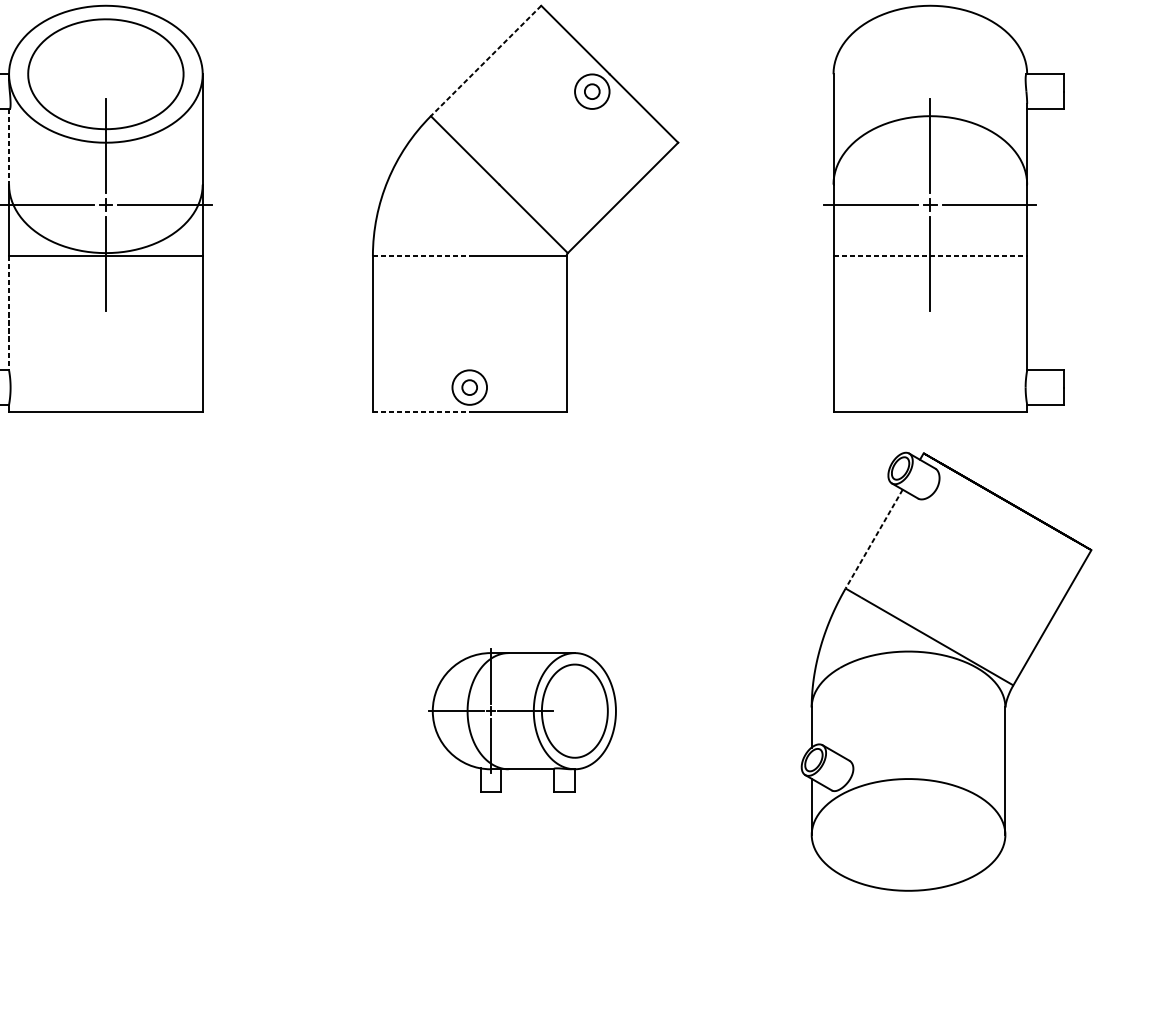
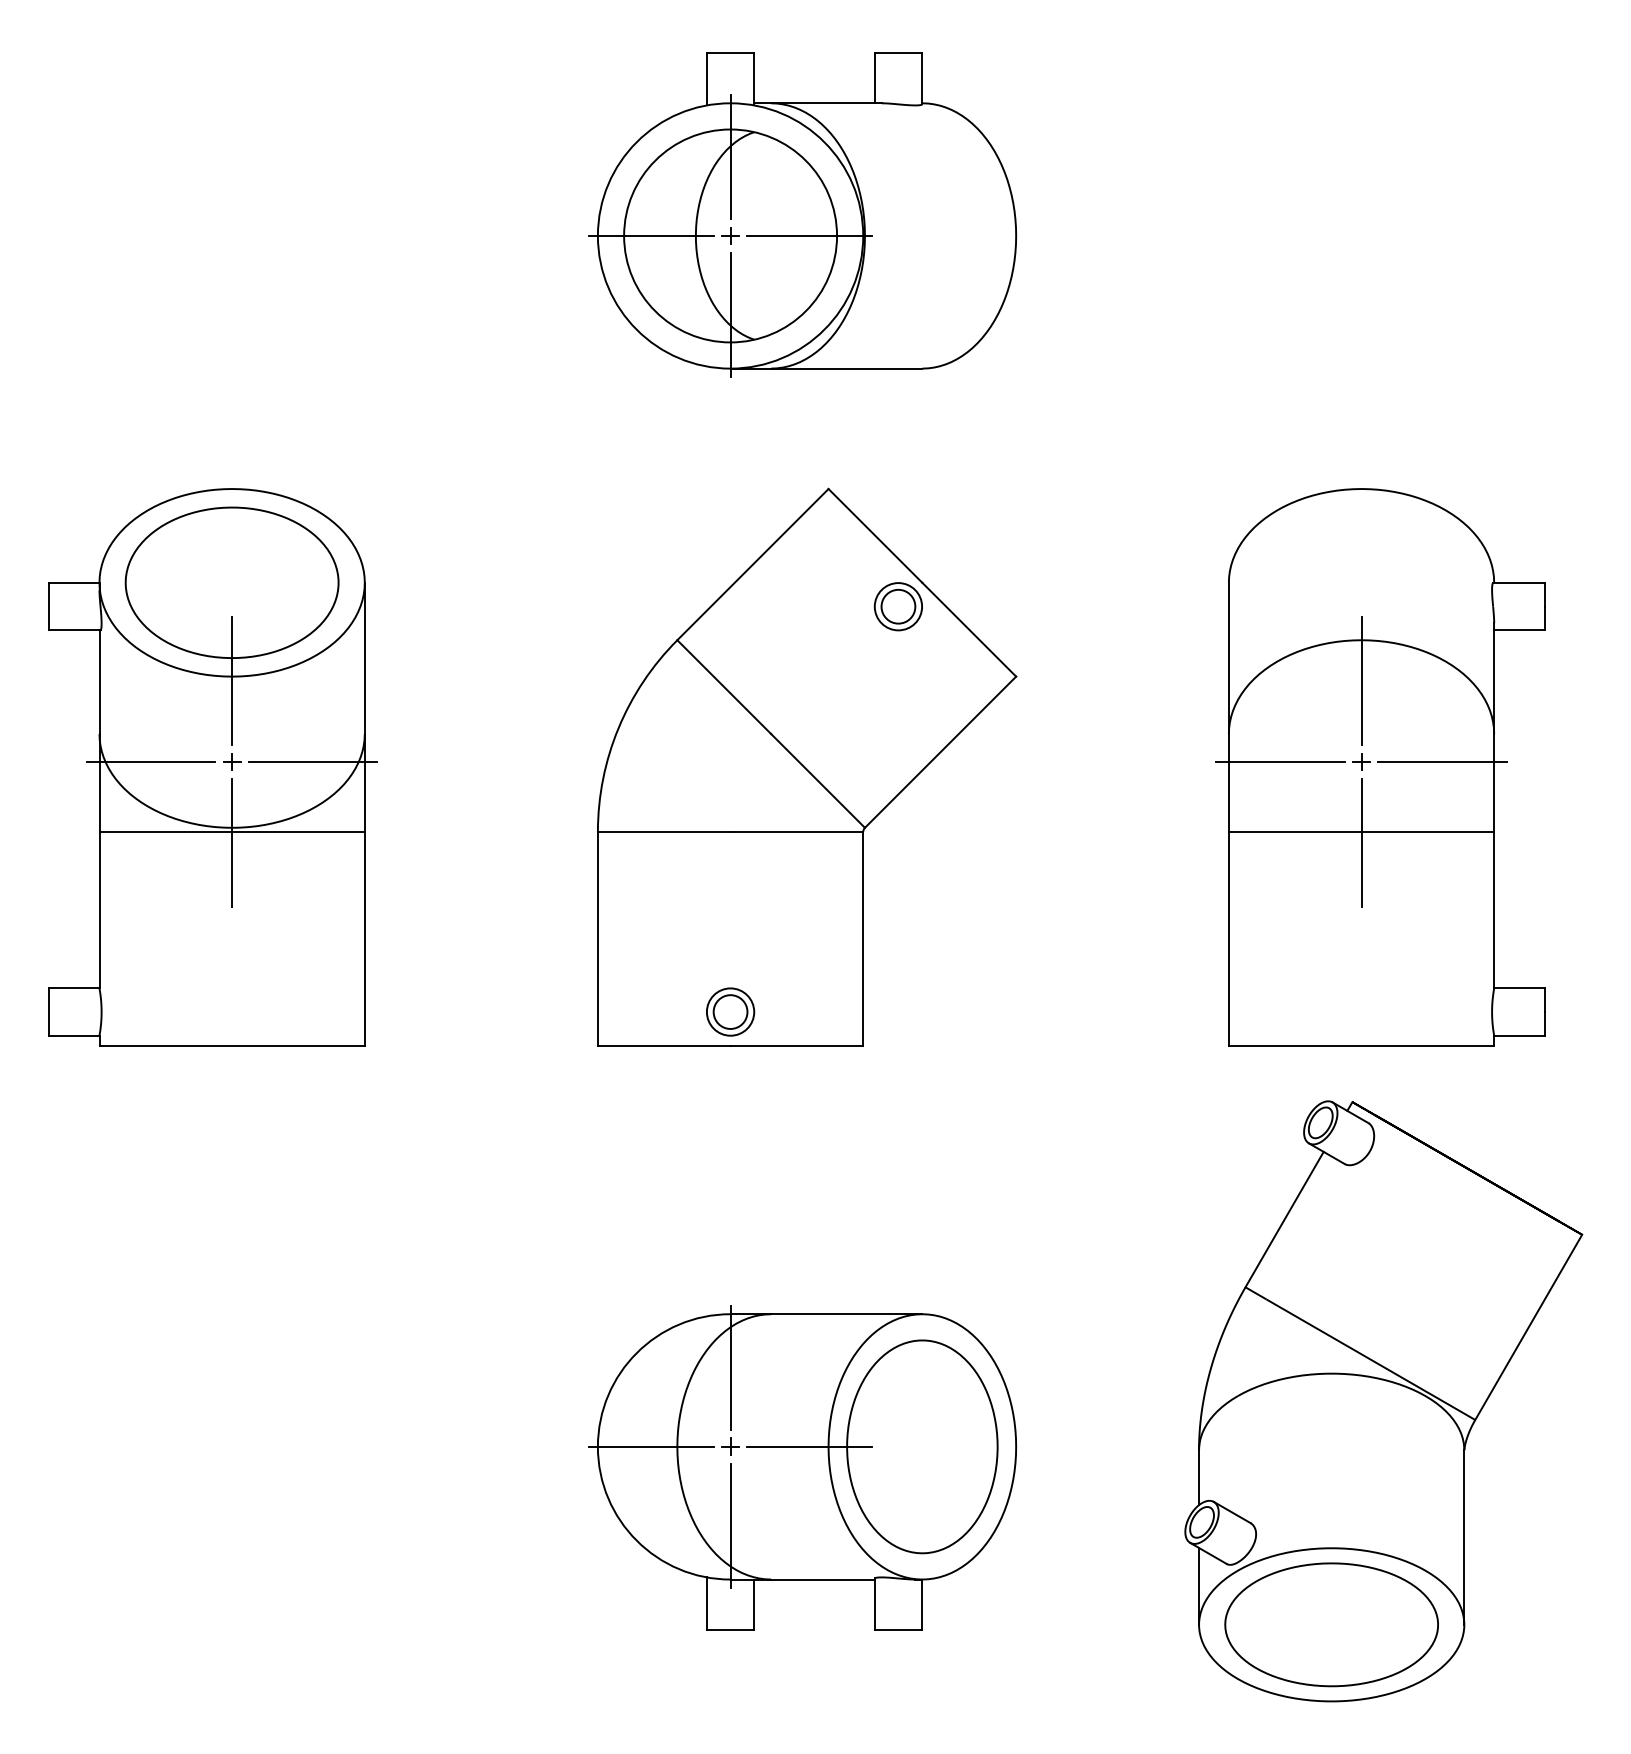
line: (485, 60) -> (752, 564), dashed -> solid
circle: (592, 91) -> (898, 606), size x1.67
line: (9, 147) -> (99, 682), dashed -> solid
line: (421, 256) -> (664, 832), dashed -> solid
line: (930, 256) -> (1361, 832), dashed -> solid
line: (9, 313) -> (99, 910), dashed -> solid
circle: (469, 387) -> (730, 1011), size x1.67
line: (421, 412) -> (664, 1045), dashed -> solid
line: (874, 539) -> (1284, 1220), dashed -> solid
part: (522, 720) -> (802, 1467), size x1.67
part: (908, 834) -> (1331, 1624), added

